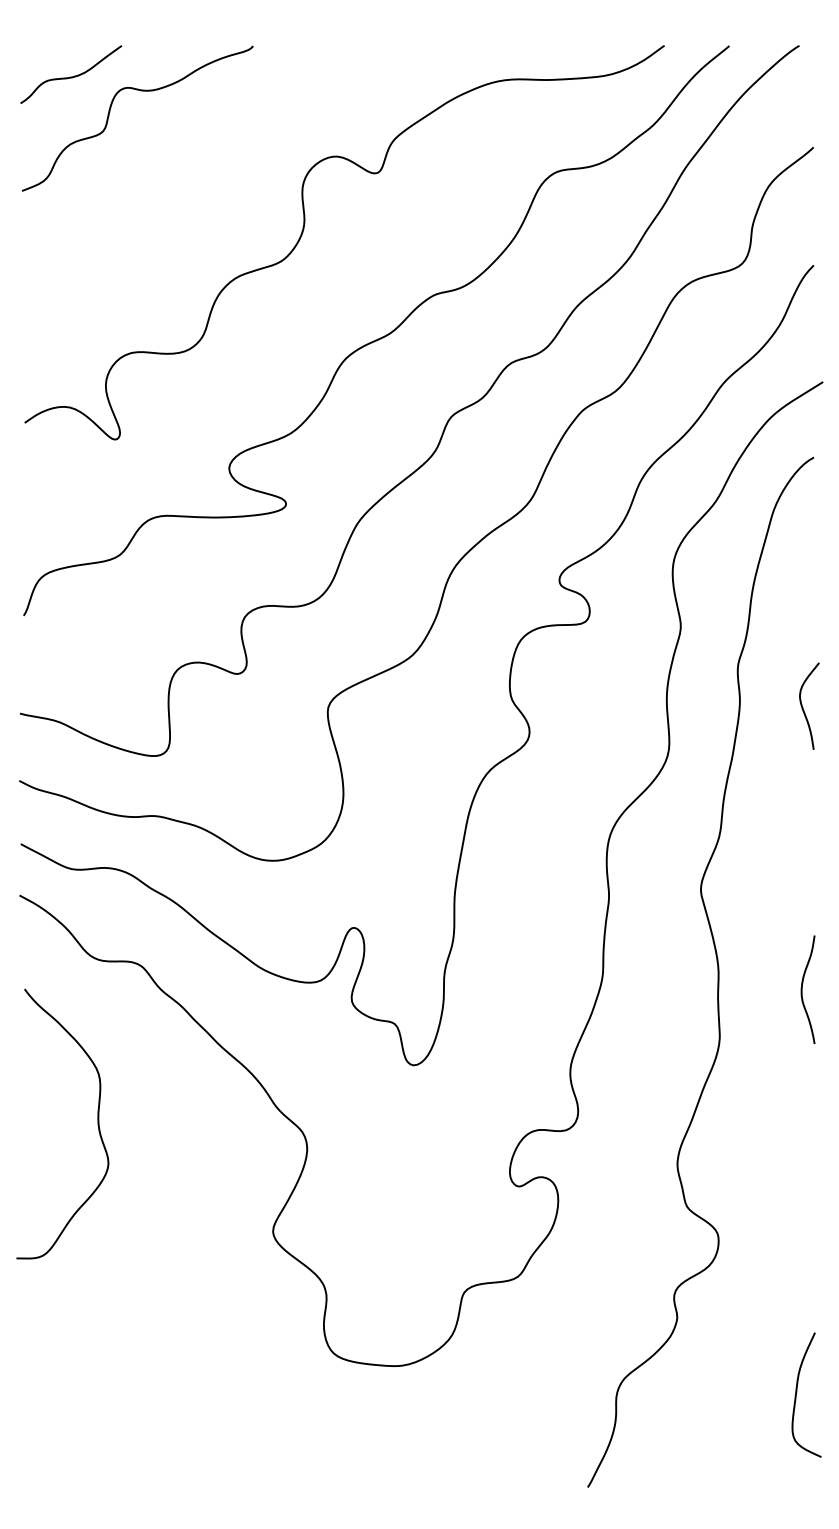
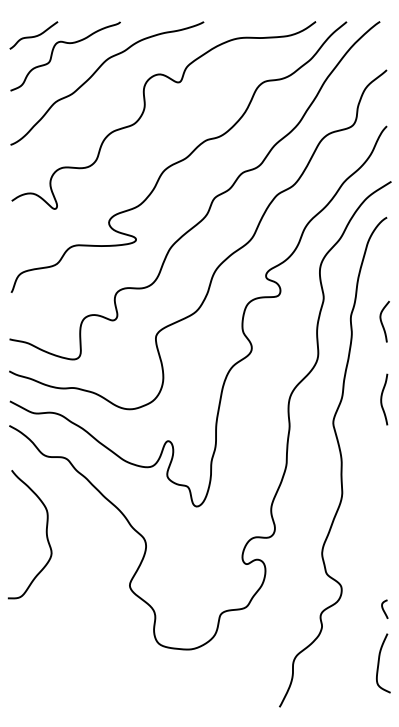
curve: (202, 152) -> (96, 72), added
curve: (804, 705) -> (382, 321), moved
curve: (804, 989) -> (382, 399), moved
curve: (806, 1279) -> (383, 608), added

